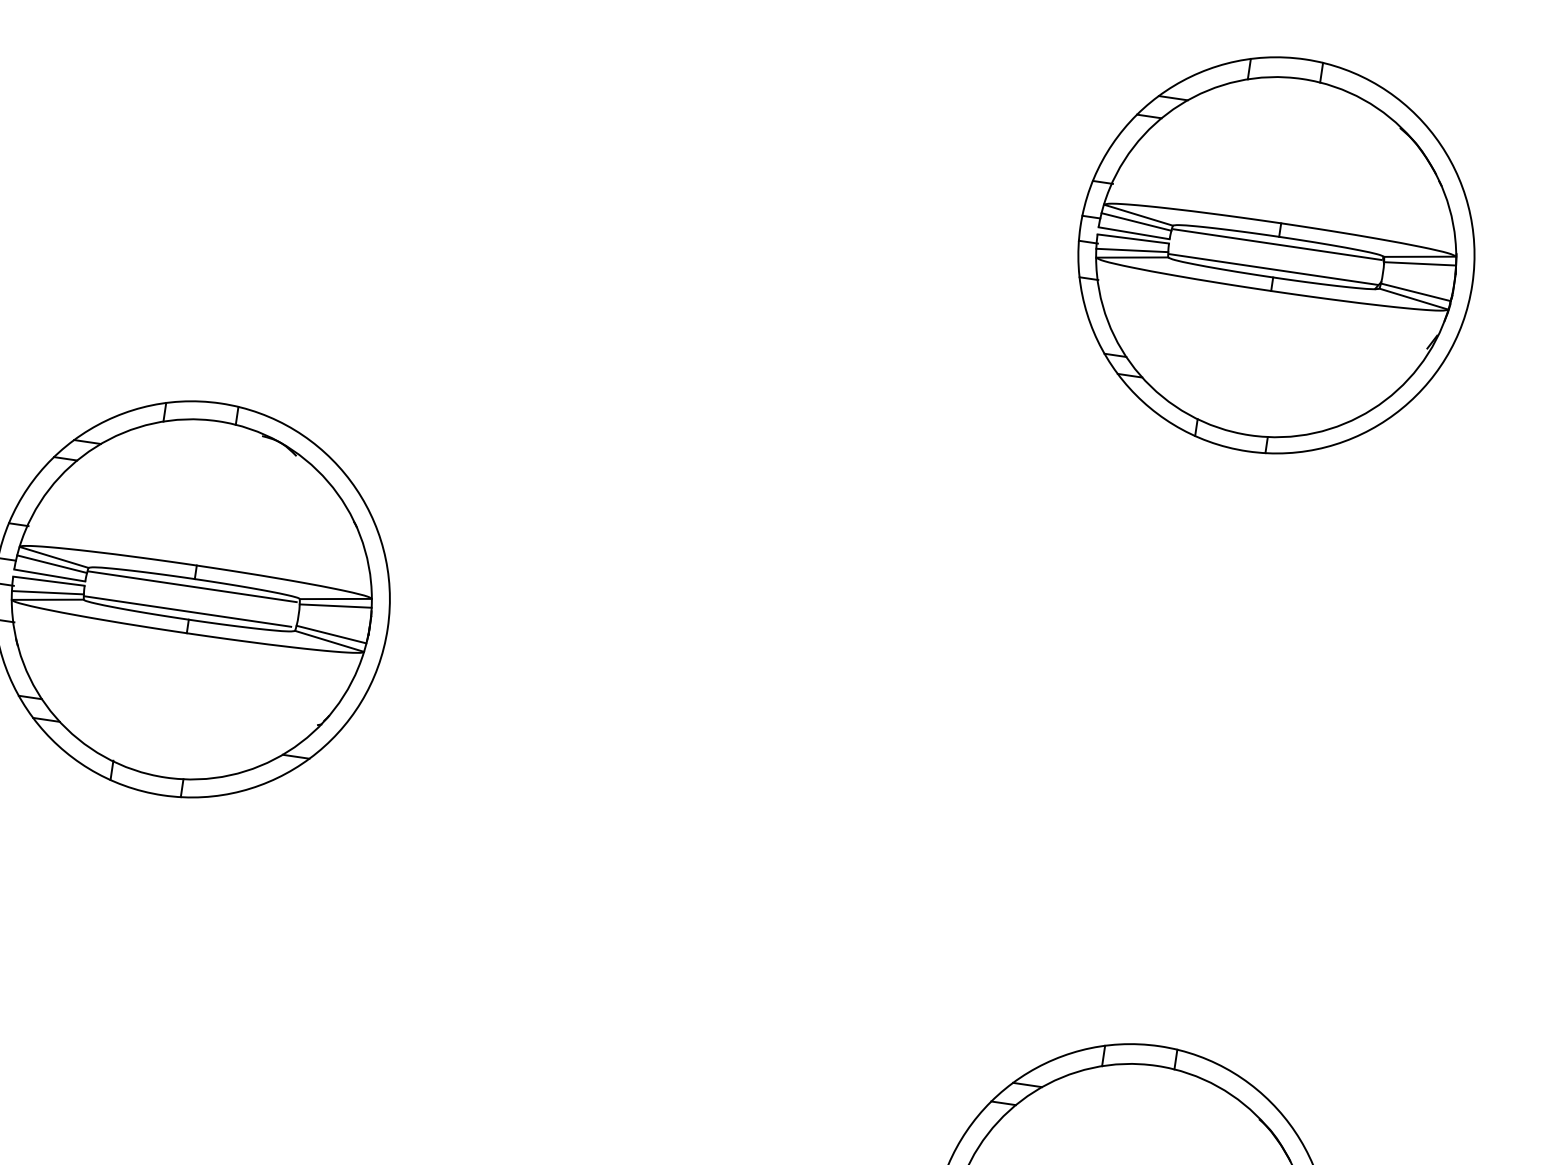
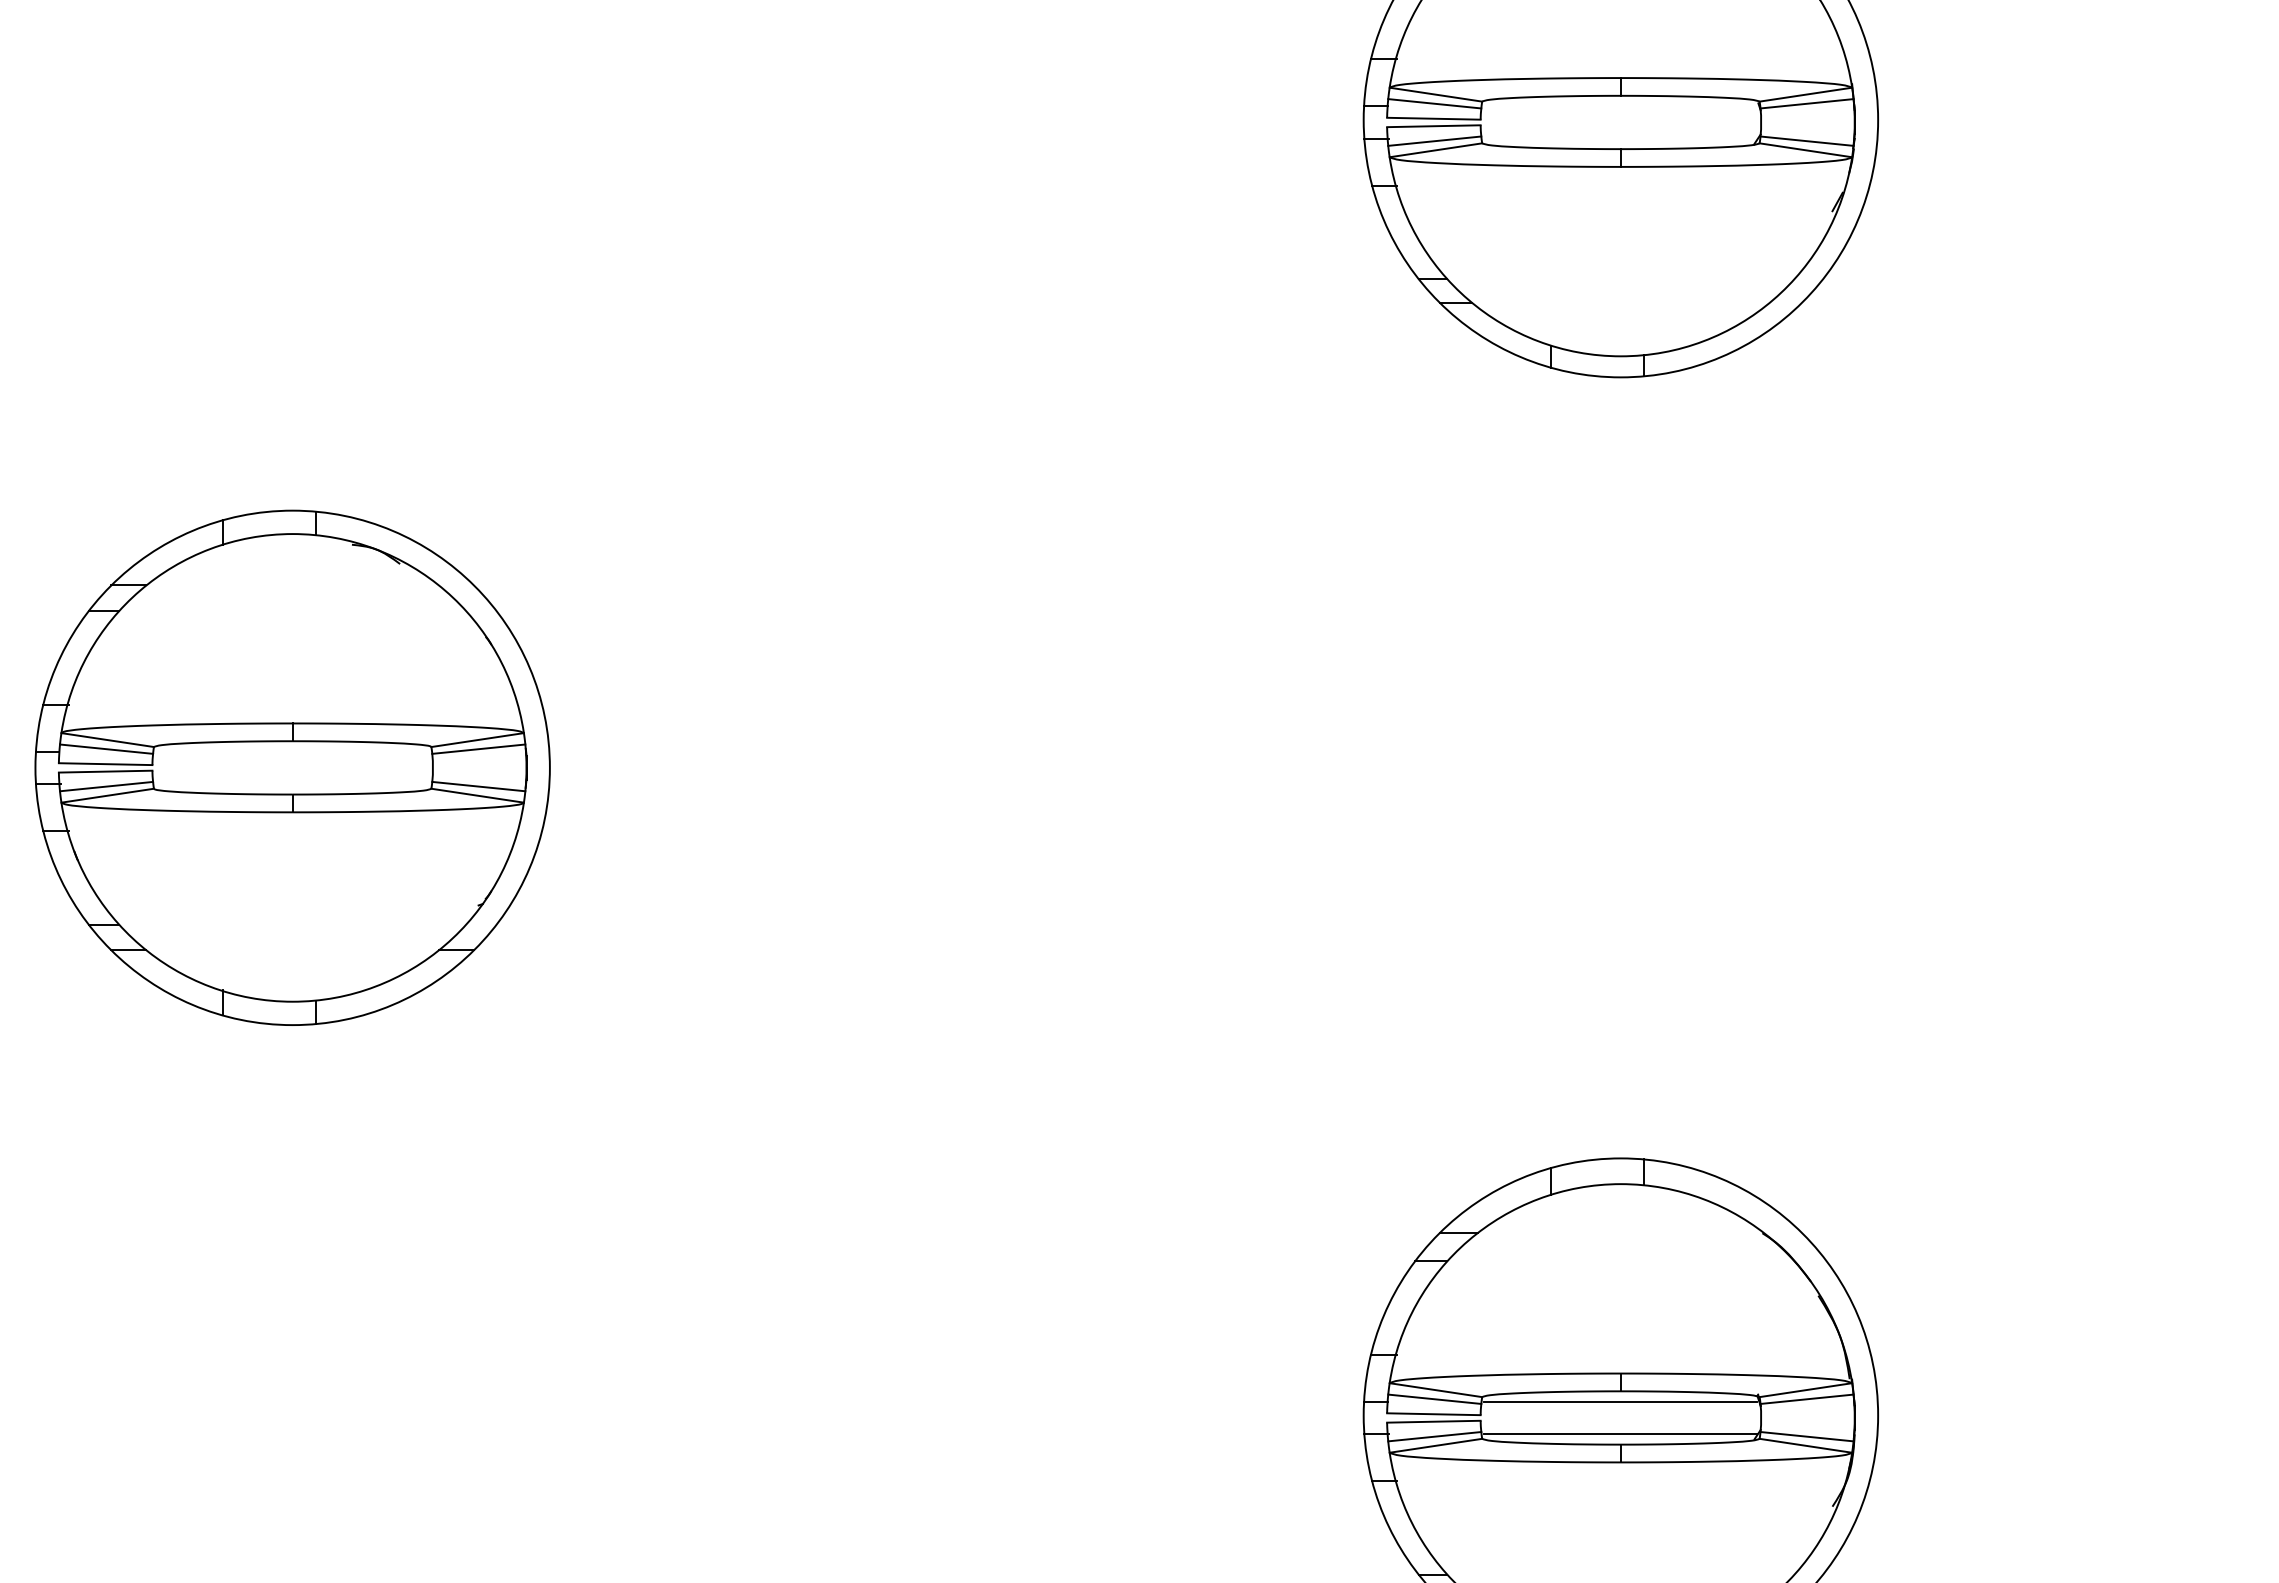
line: (1276, 244) -> (1619, 106), removed
line: (1273, 269) -> (1619, 138), removed
line: (192, 586) -> (290, 751), removed
line: (187, 611) -> (289, 784), removed

